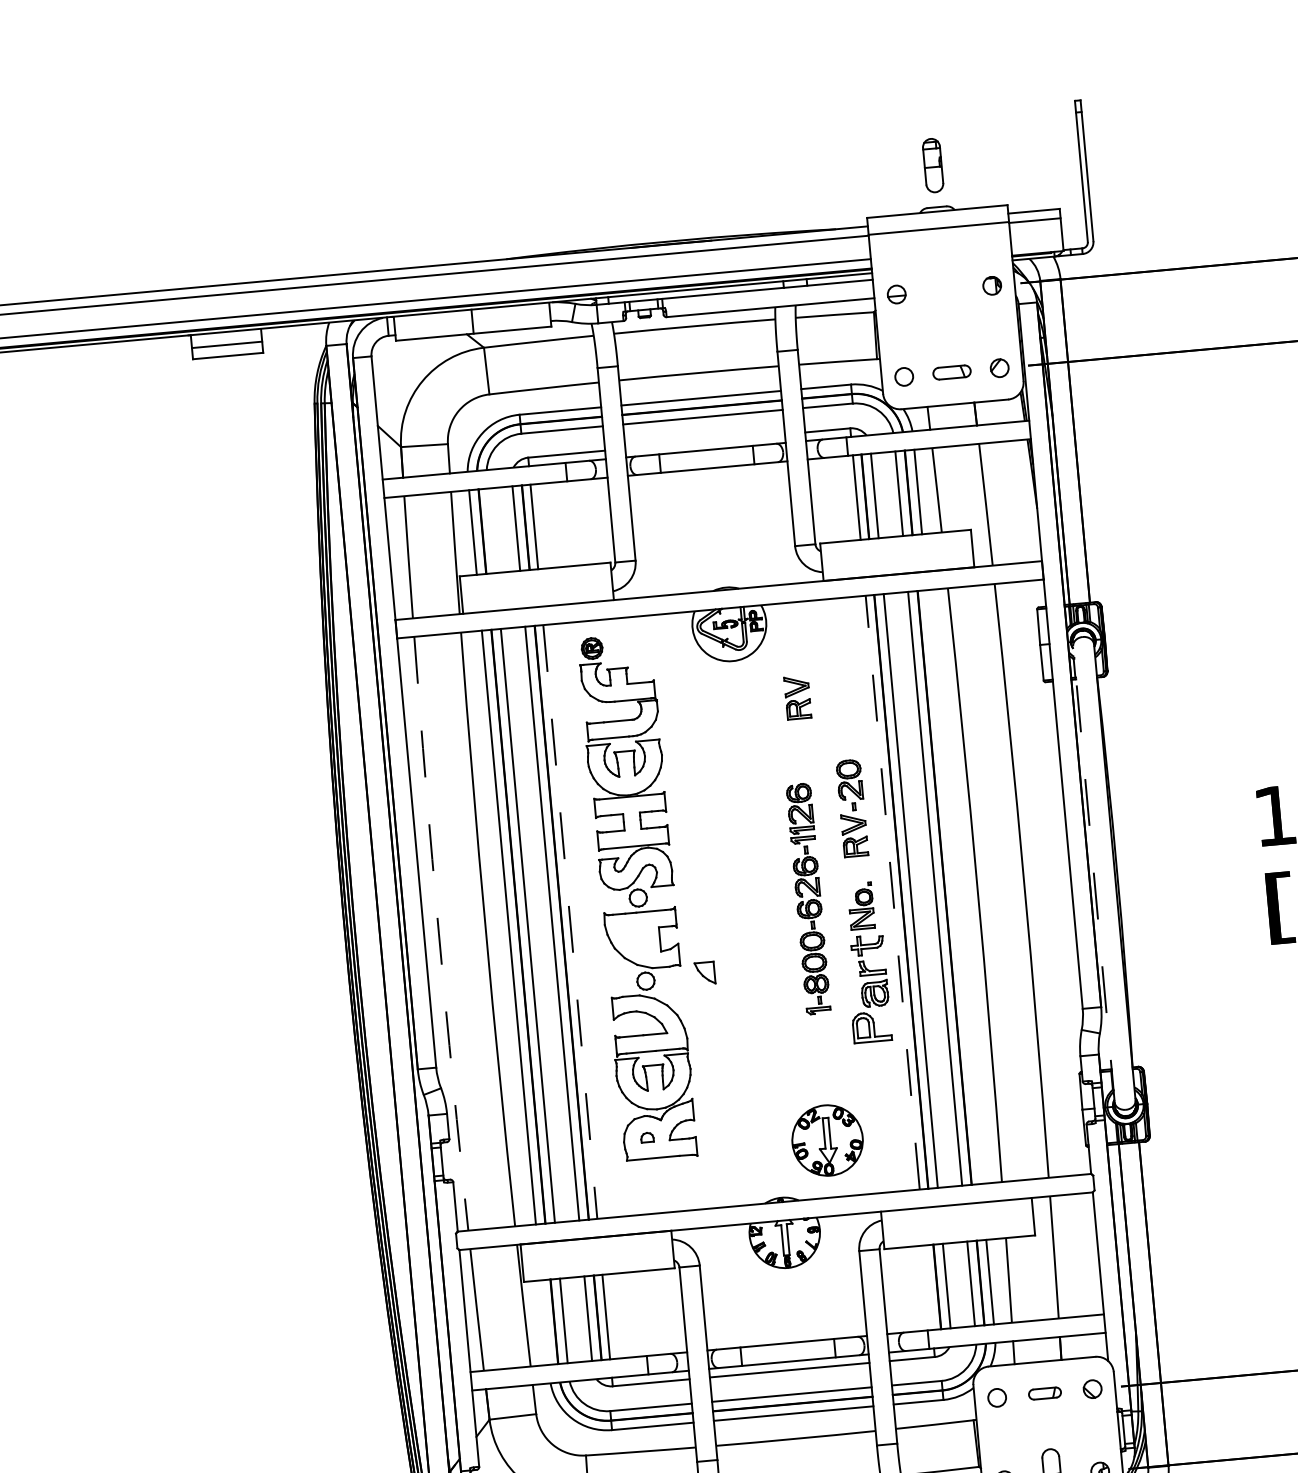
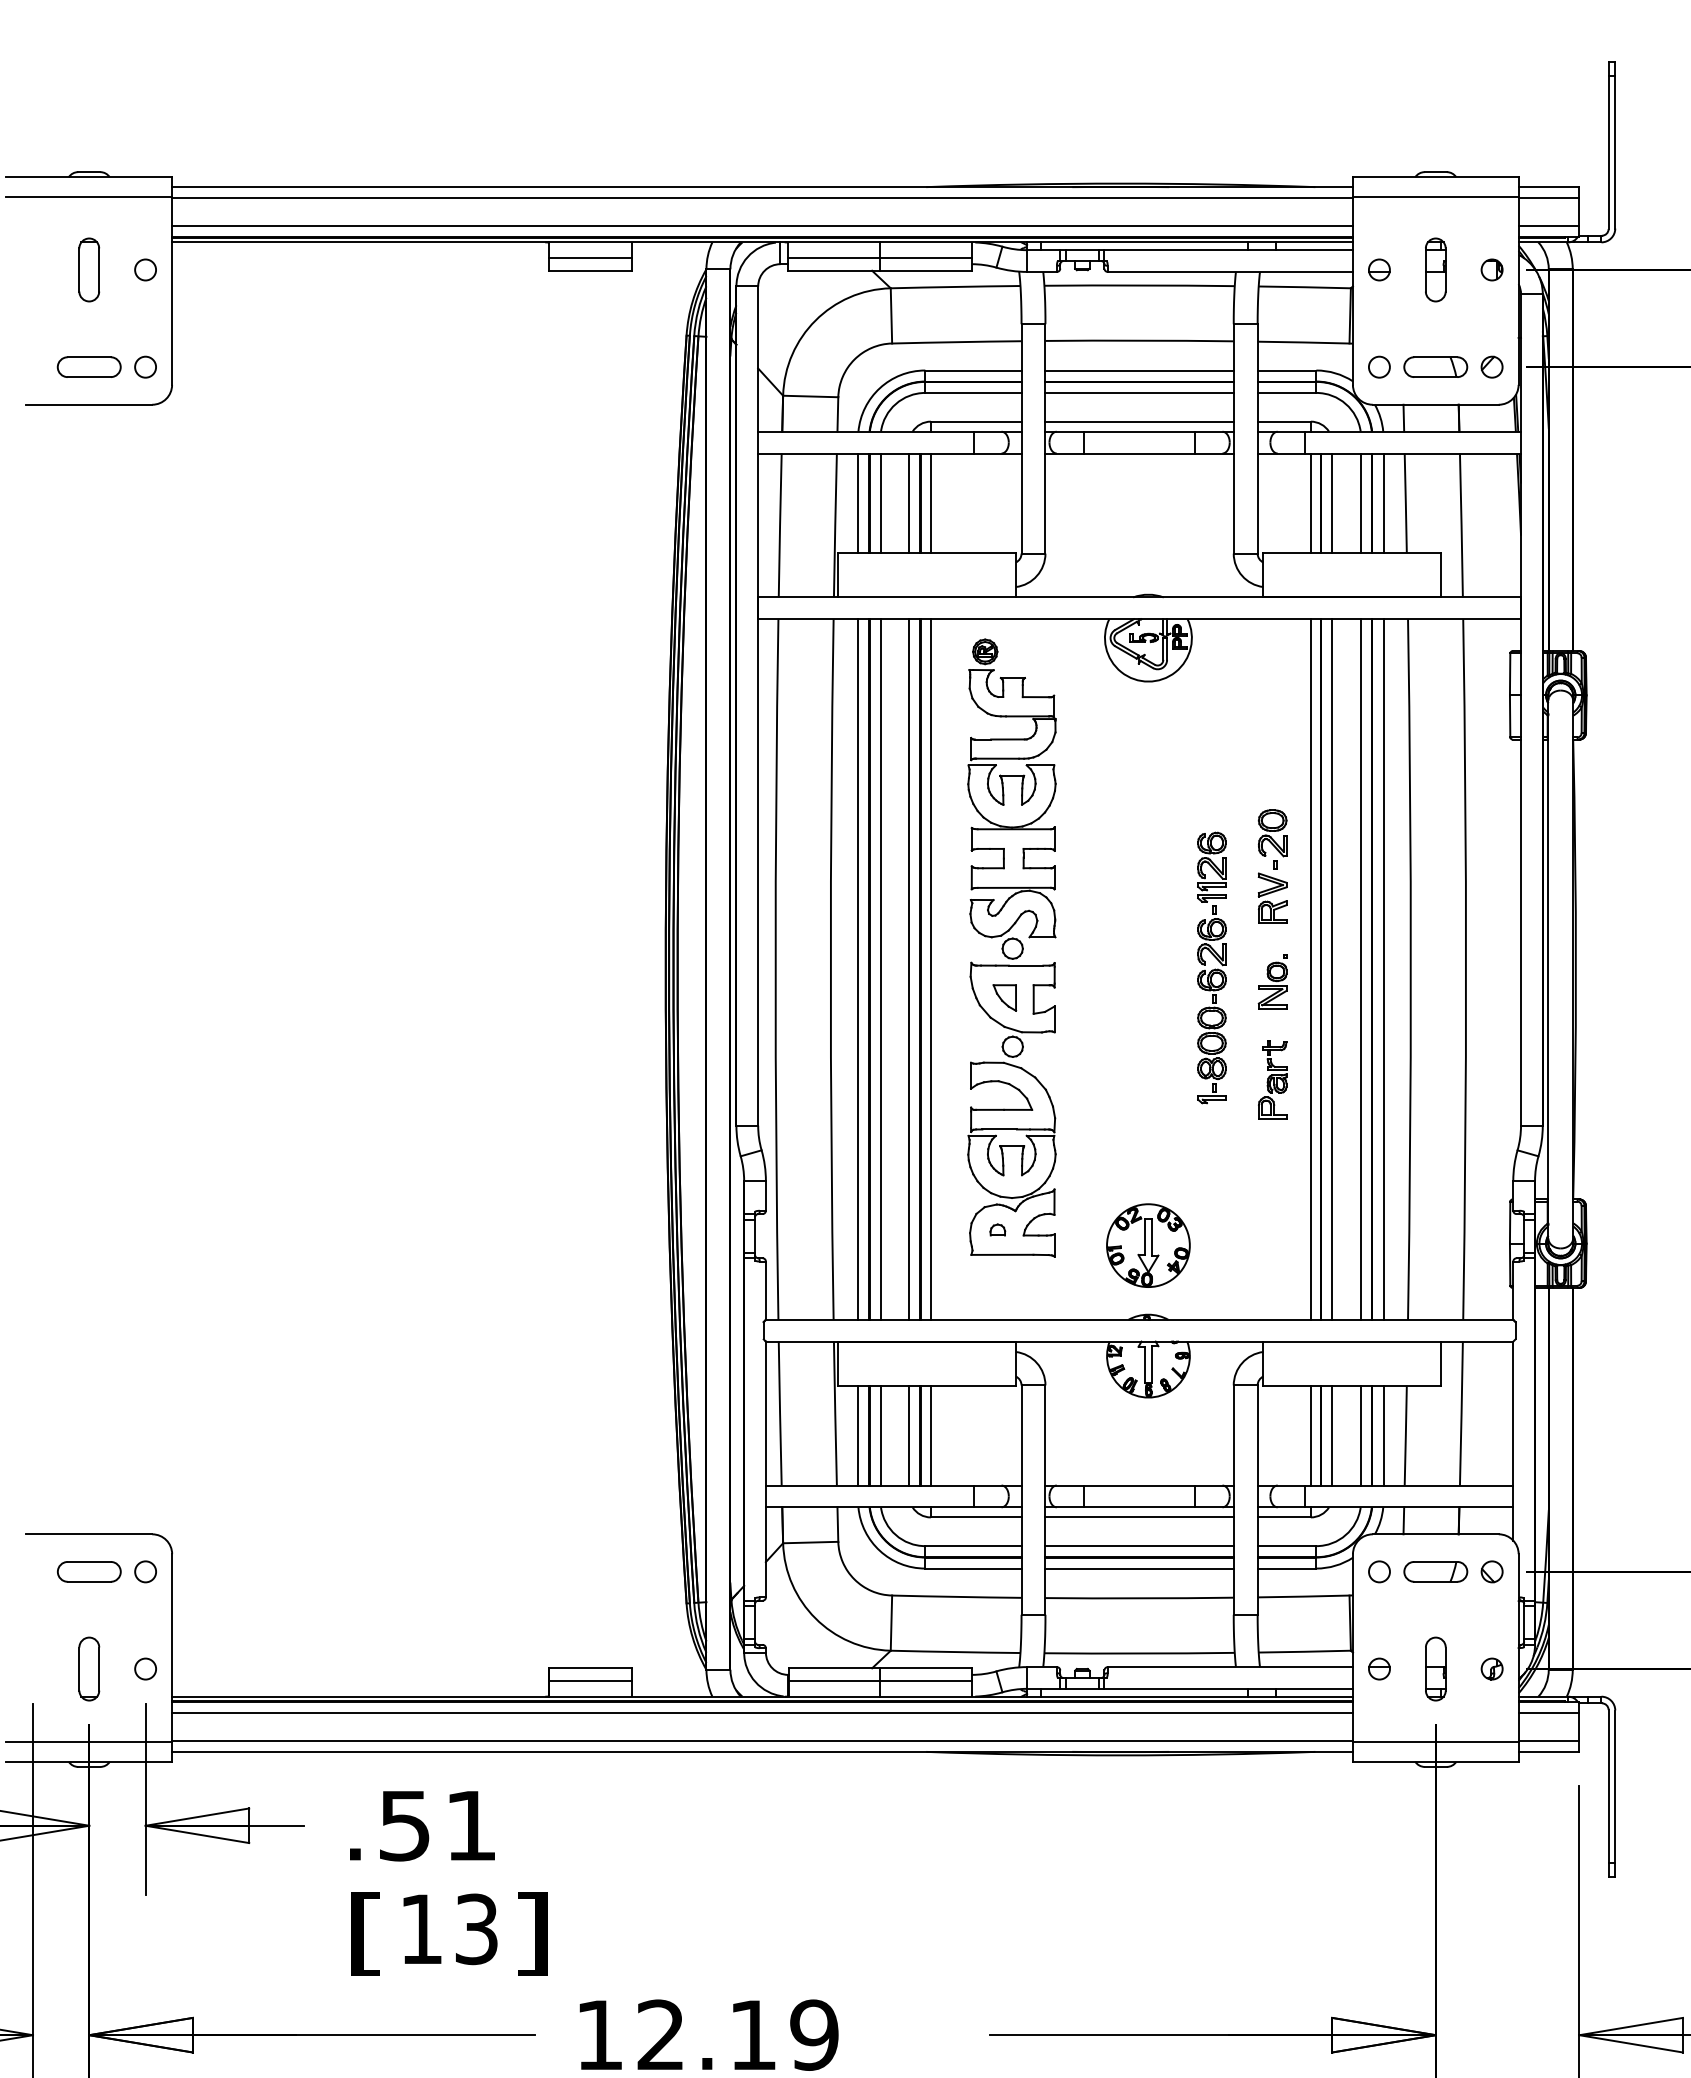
part: (932, 165) -> (1435, 269), moved
line: (1036, 243) -> (1548, 225), added
line: (472, 322) -> (879, 257), added
part: (951, 372) -> (1435, 366), size x1.43
line: (705, 441) -> (1139, 421), added
line: (491, 530) -> (880, 503), added
part: (797, 697) -> (1220, 730), removed
line: (1093, 874) -> (1548, 969), dashed -> solid
line: (954, 887) -> (1383, 969), added
line: (893, 892) -> (1311, 969), dashed -> solid
line: (570, 922) -> (930, 970), dashed -> solid
arc: (438, 933) -> (775, 969), dashed -> solid
part: (704, 972) -> (1004, 997), moved
part: (868, 988) -> (1272, 1079), size x0.62
part: (827, 1140) -> (1148, 1245), moved
line: (929, 1287) -> (1311, 1435), added
line: (545, 1322) -> (858, 1435), added
part: (1044, 1393) -> (1435, 1571), size x1.67

